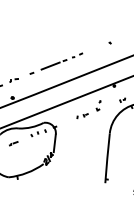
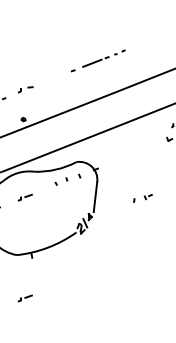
part: (56, 63) -> (98, 60), size x0.6
part: (82, 116) -> (142, 199), moved
part: (13, 202) -> (24, 298), added

